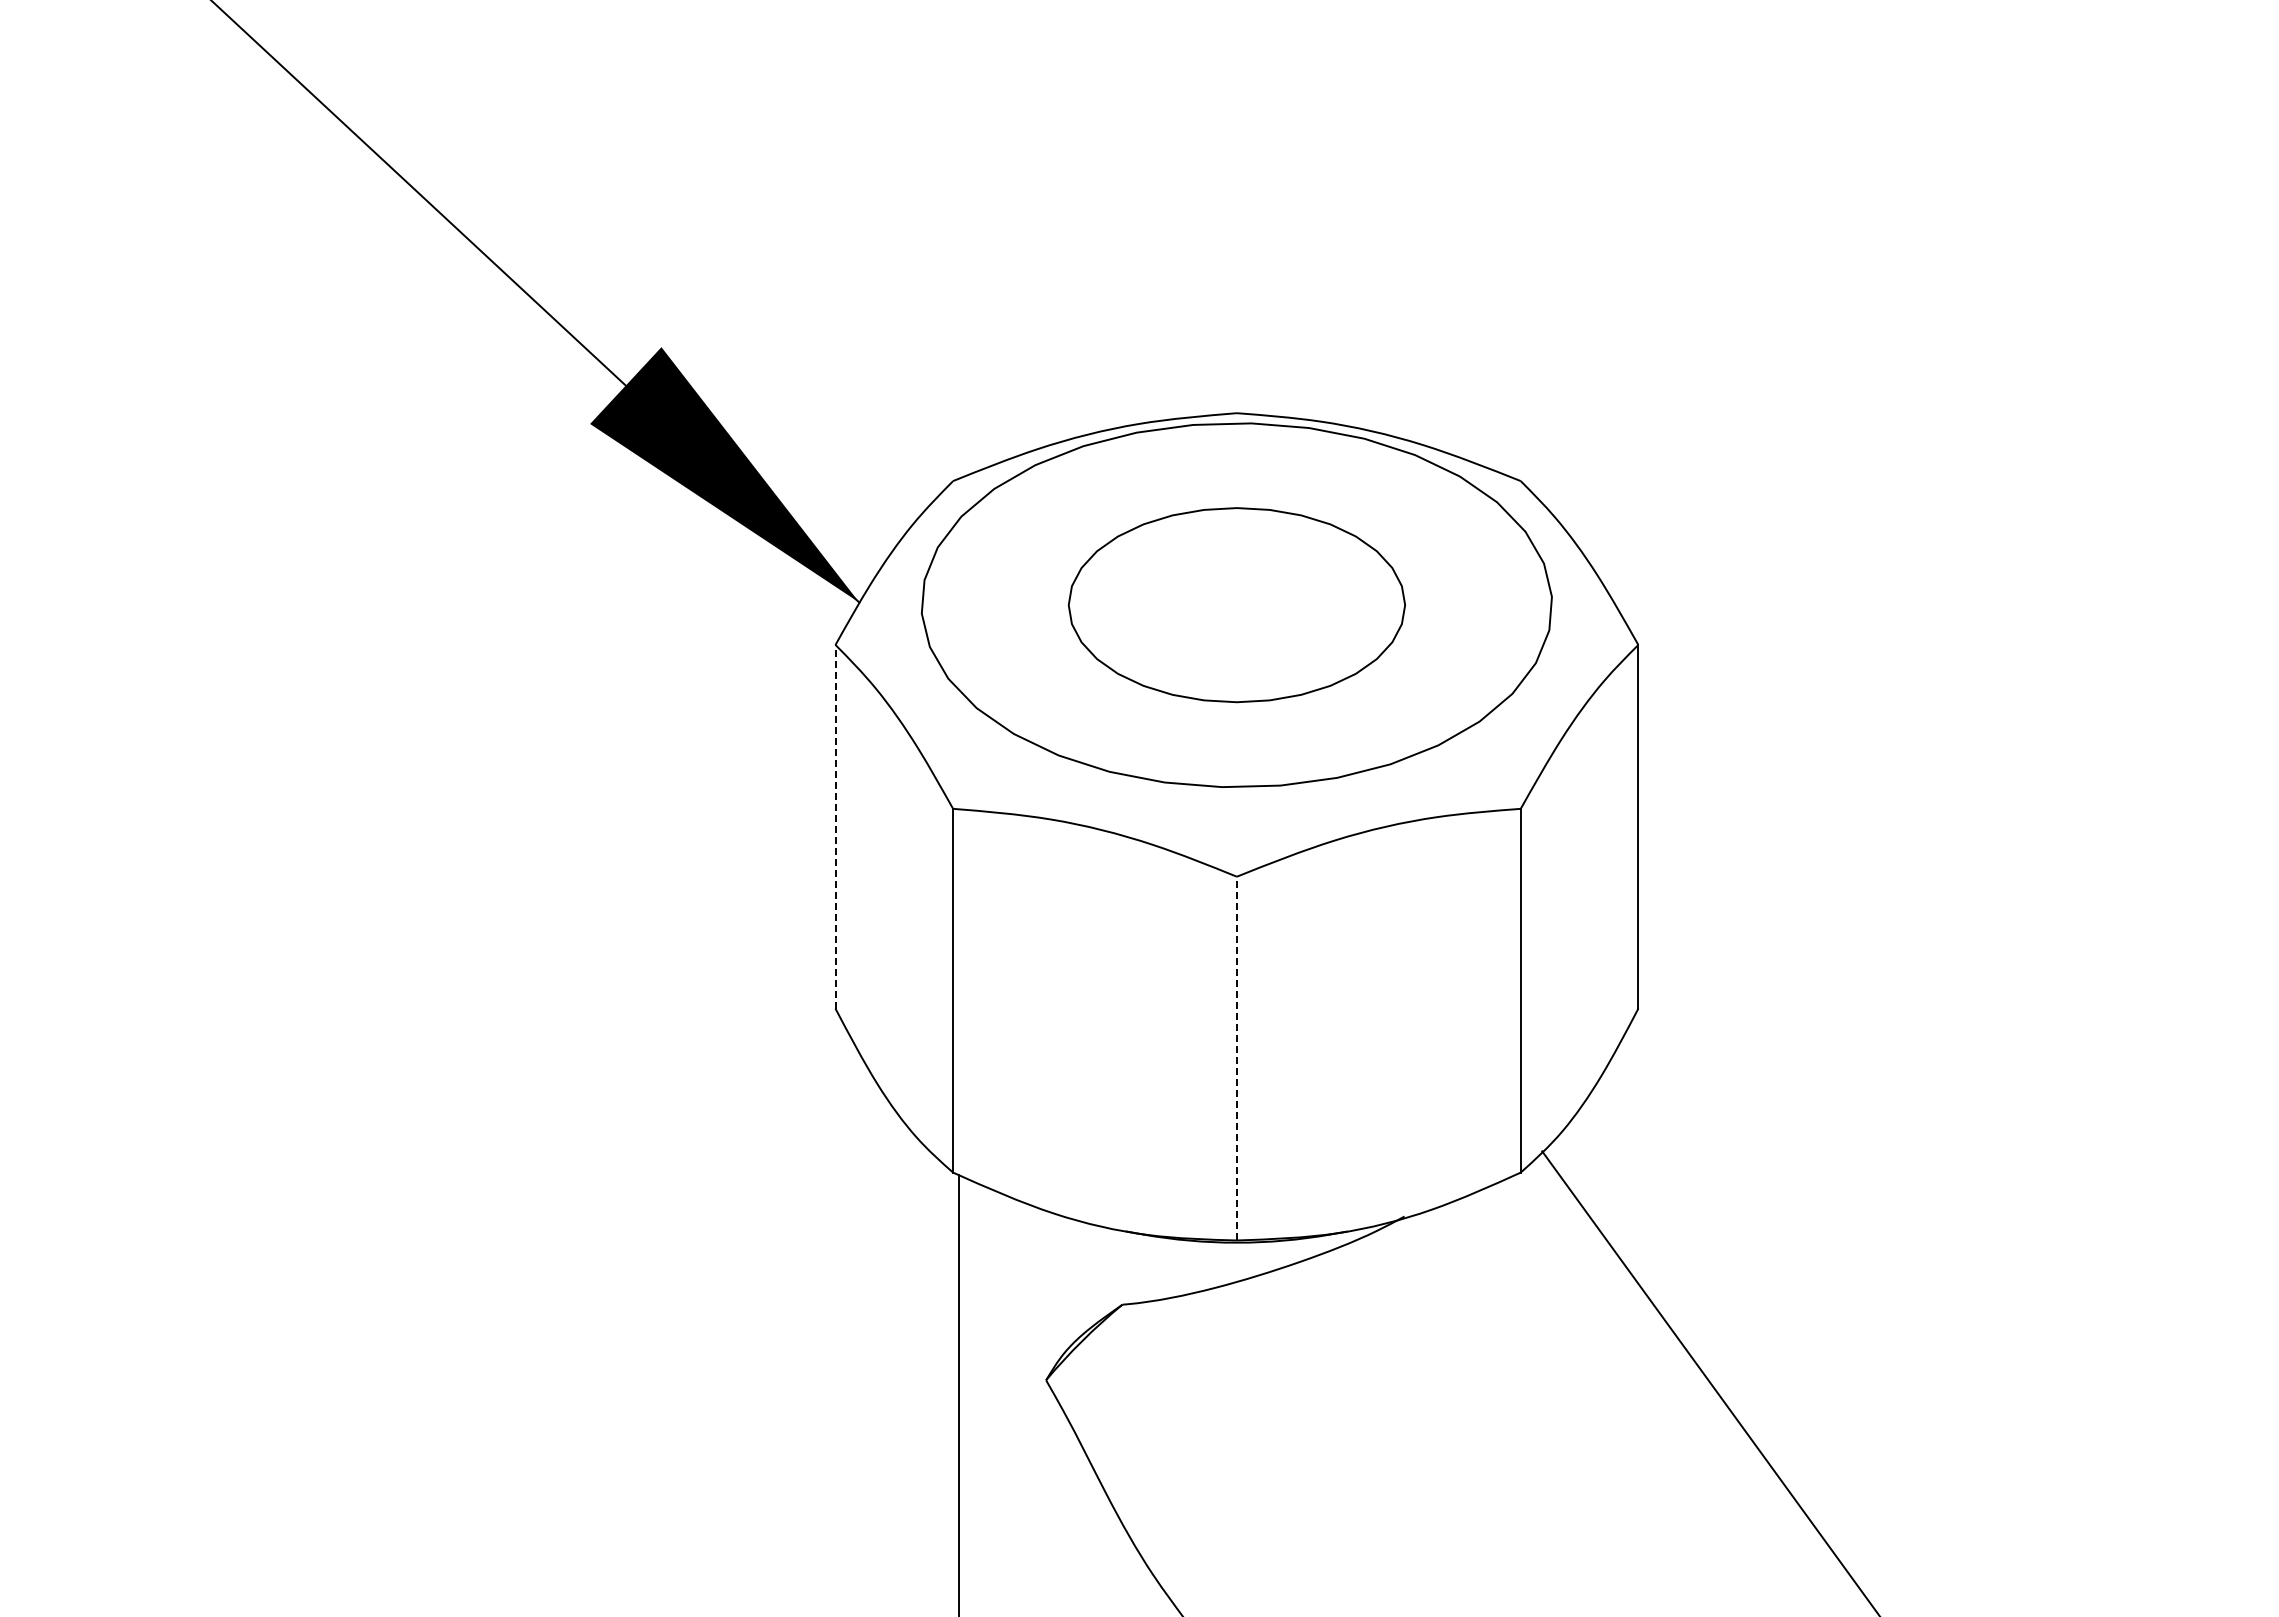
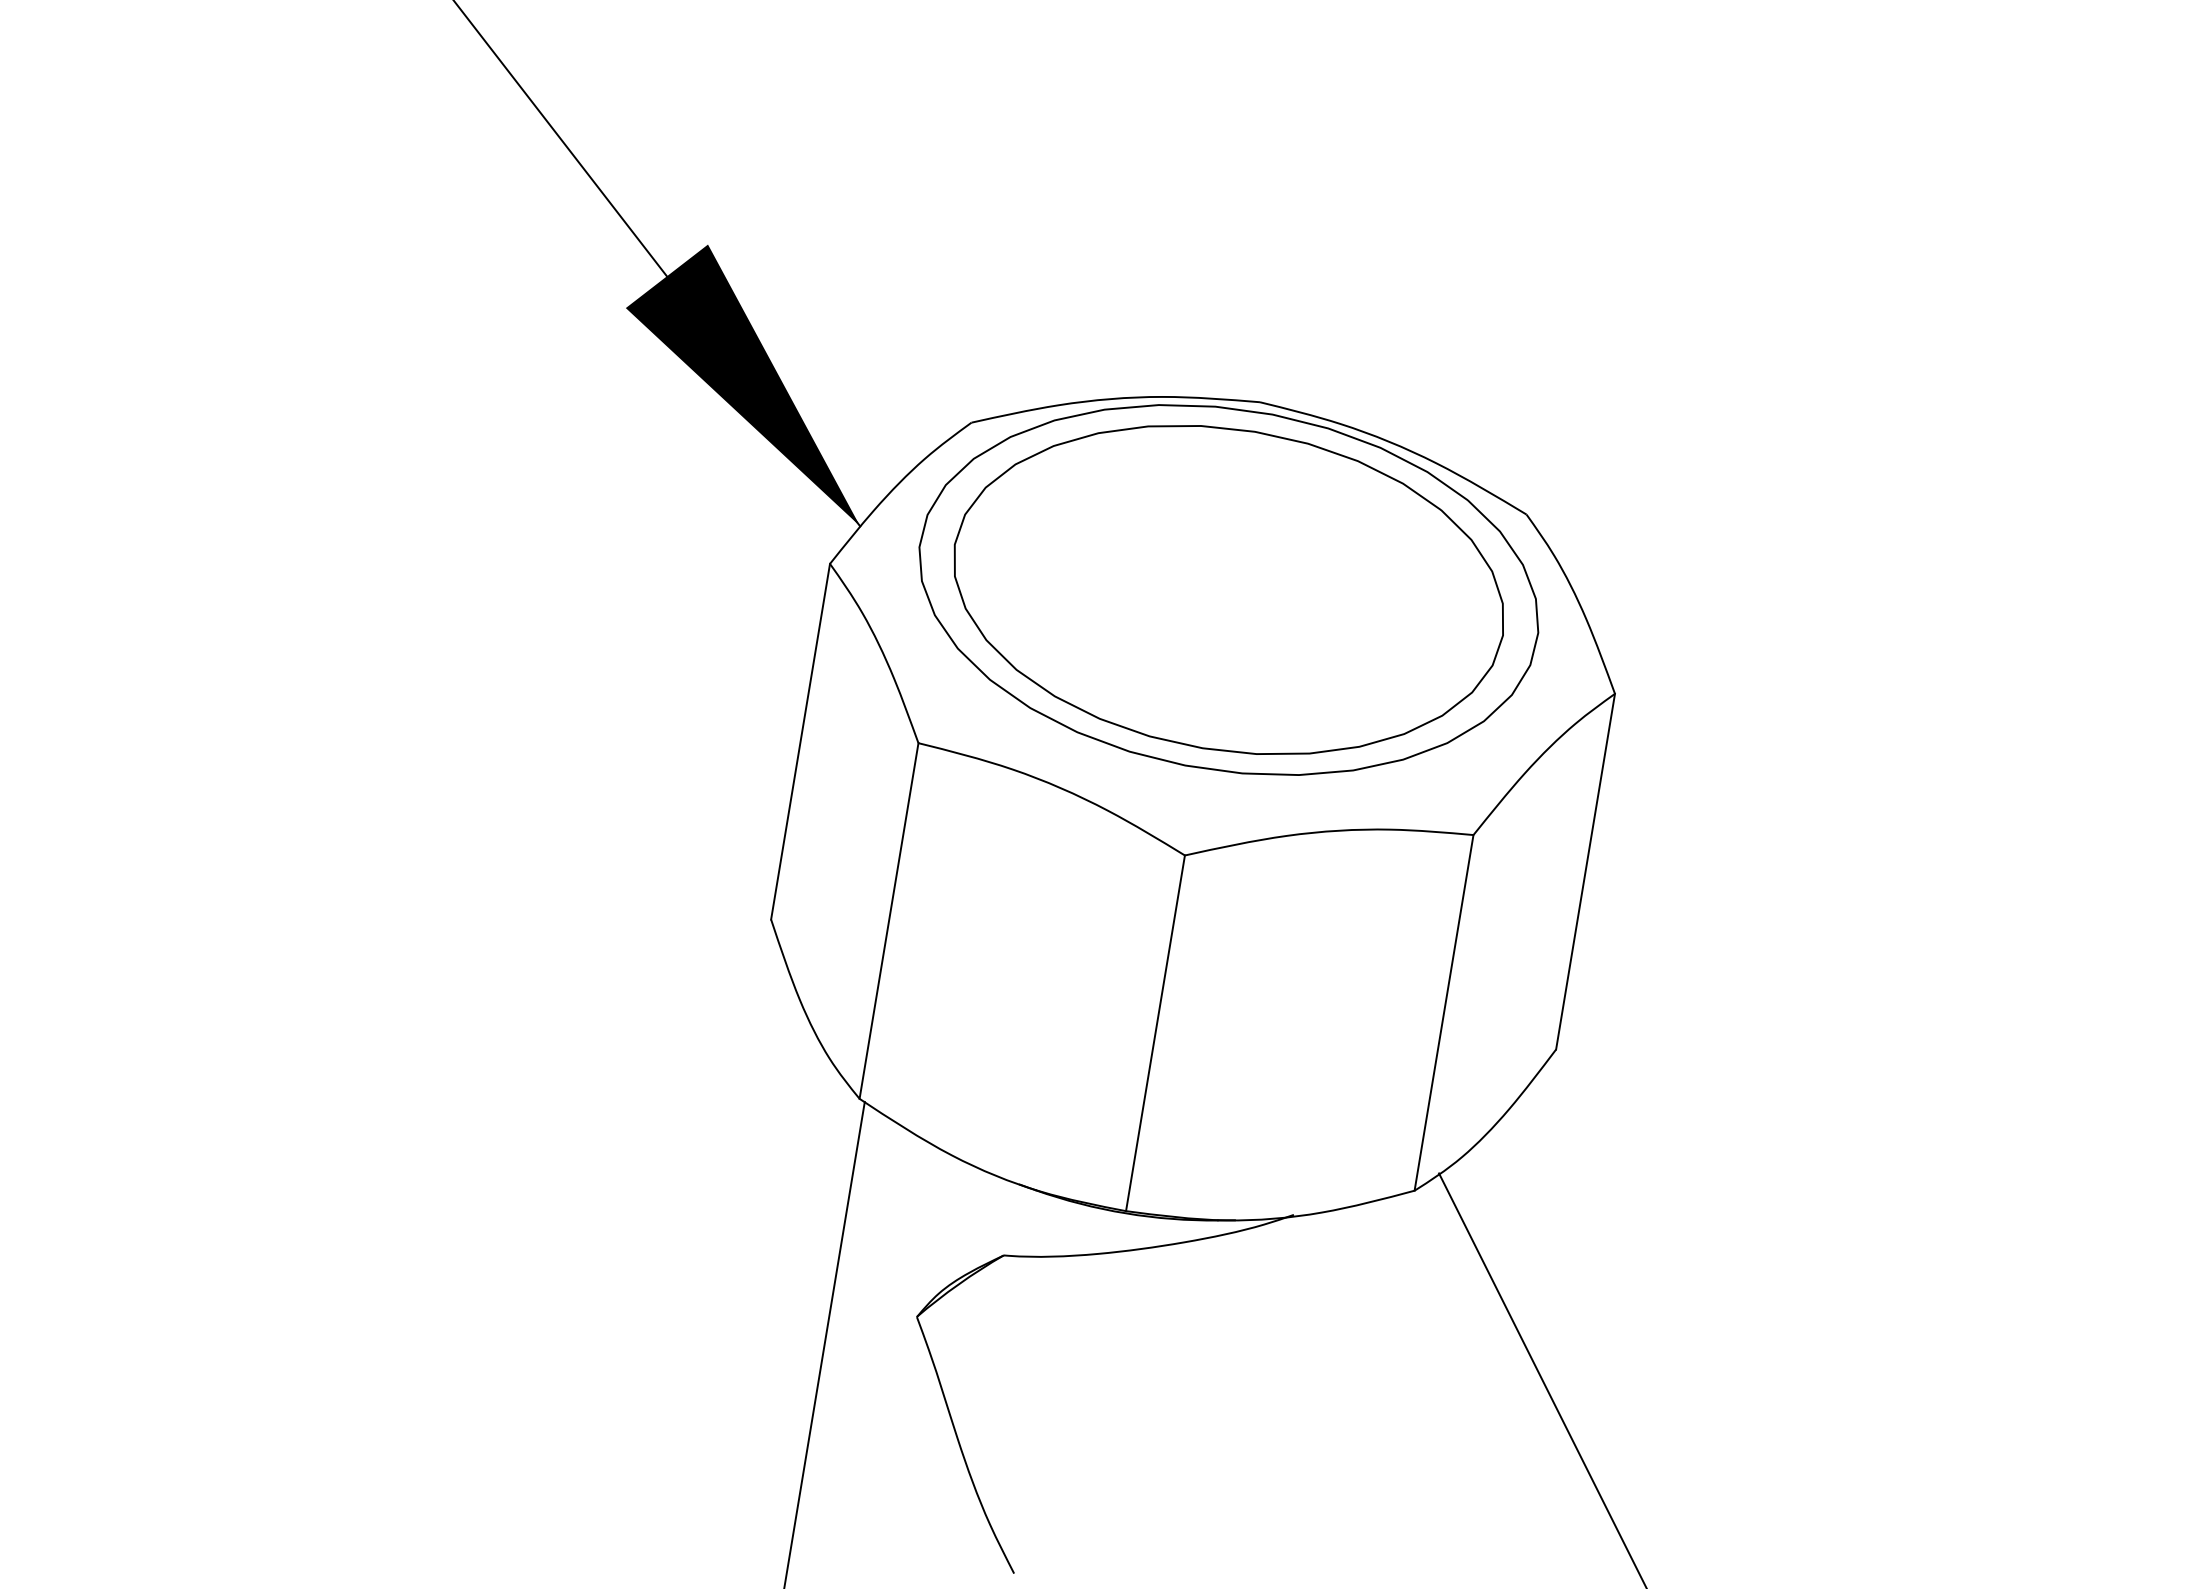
part: (1236, 604) -> (1228, 589), size x1.67
line: (835, 826) -> (800, 741), dashed -> solid
line: (1236, 1058) -> (1155, 1033), dashed -> solid

